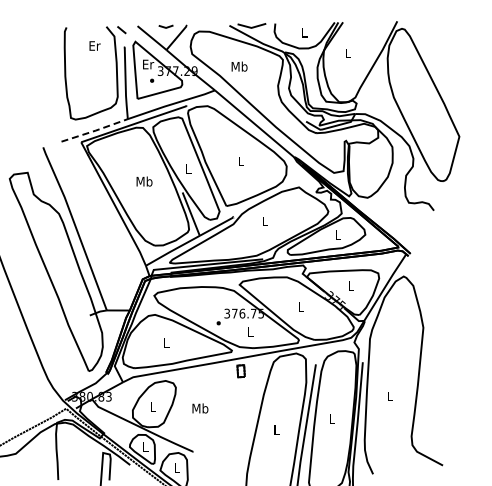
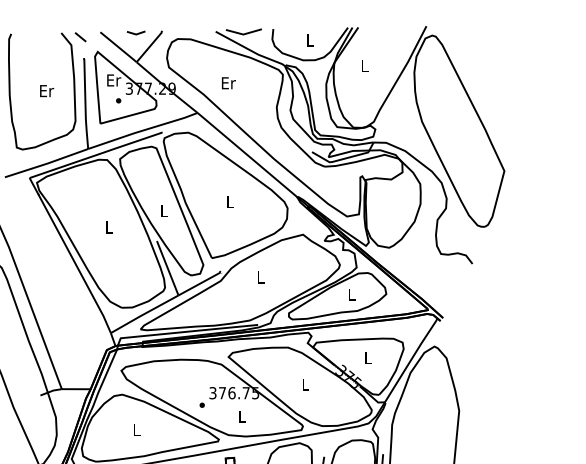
text: (94, 45) -> (46, 90), moved
text: (239, 66) -> (228, 82), Mb -> Er
line: (94, 130) -> (46, 163), dashed -> solid
text: (144, 181) -> (109, 227), Mb -> L

